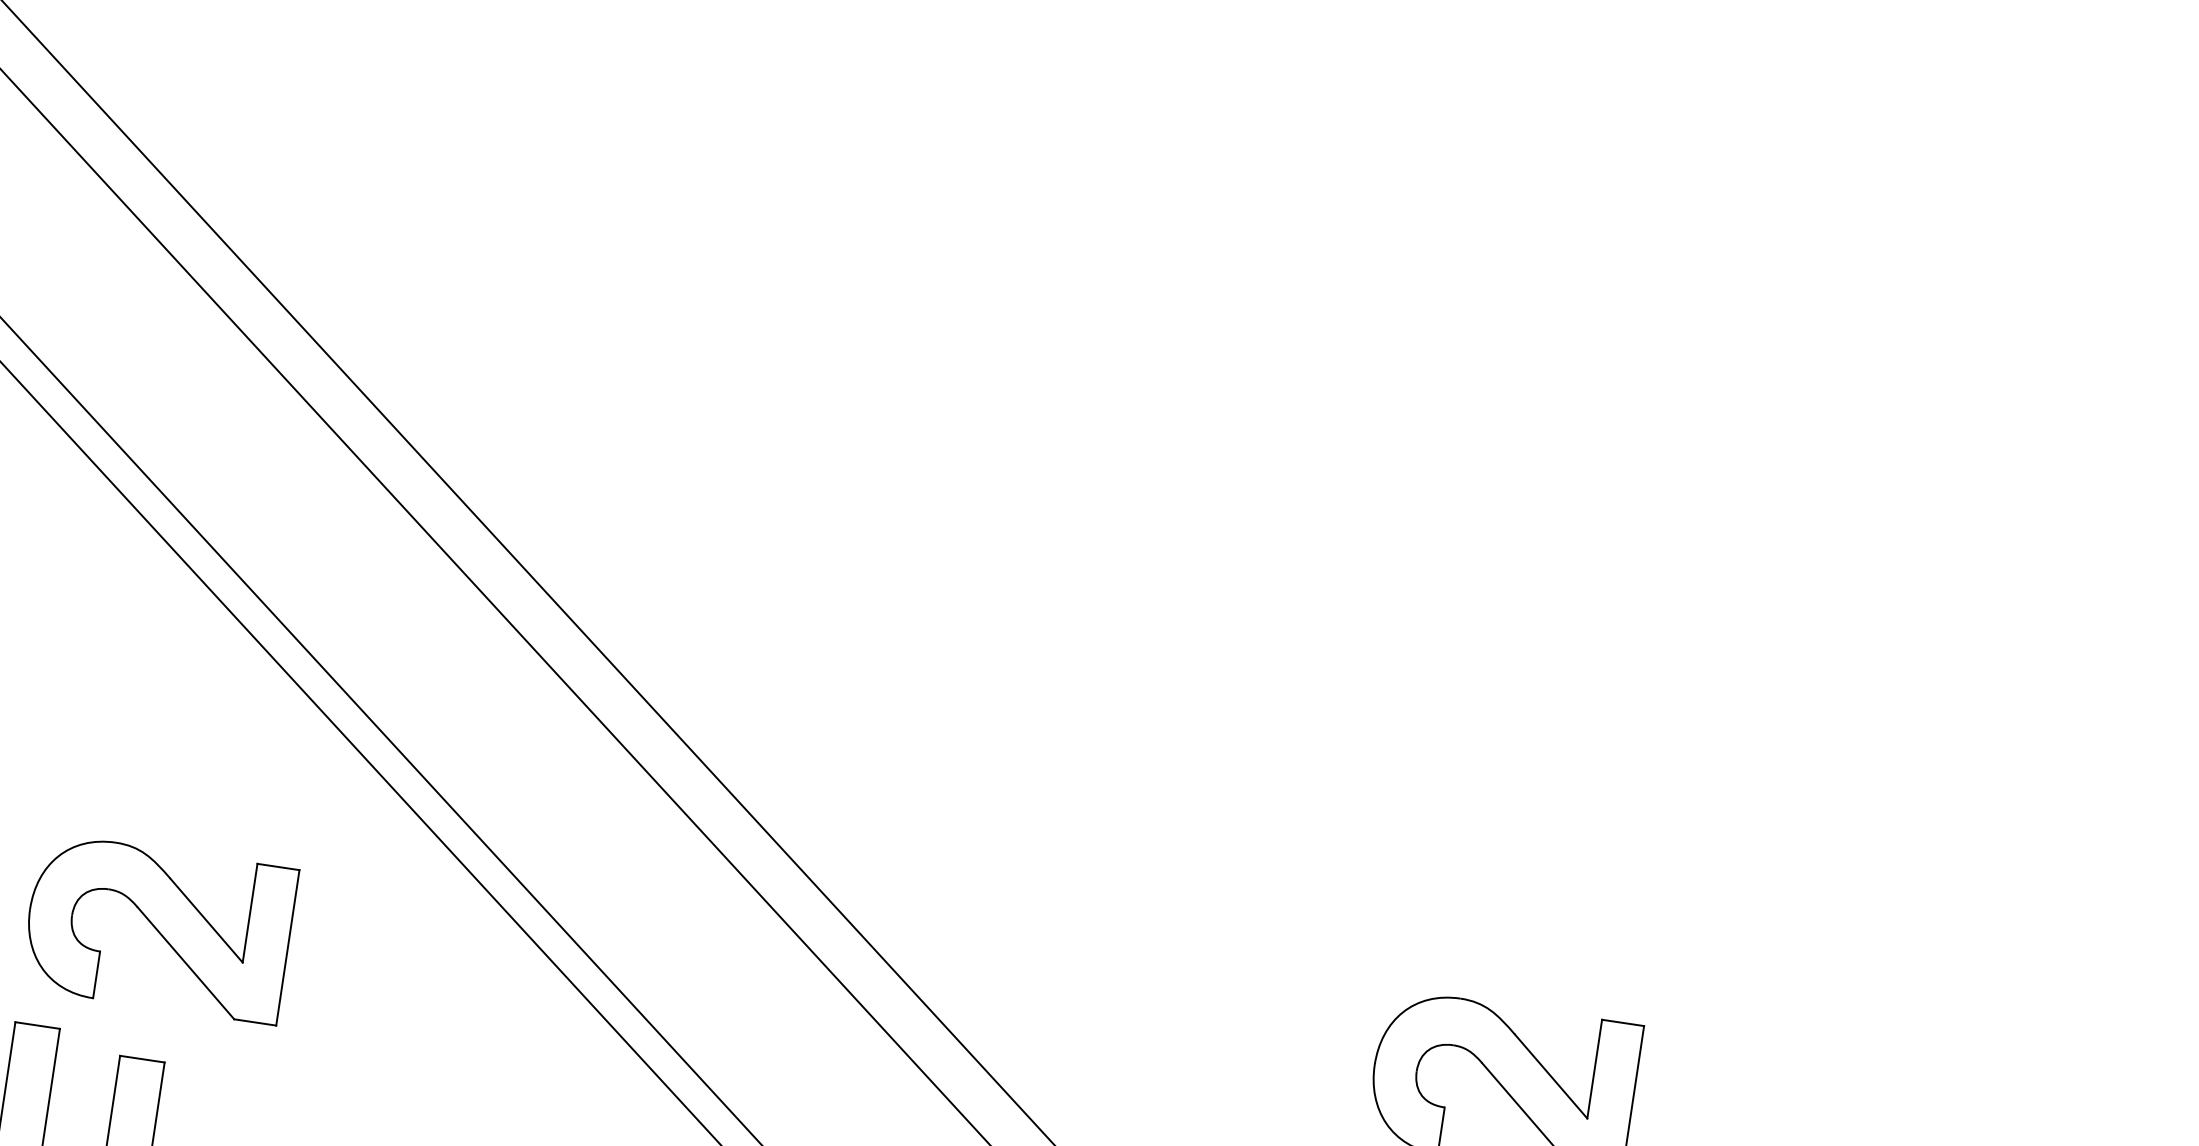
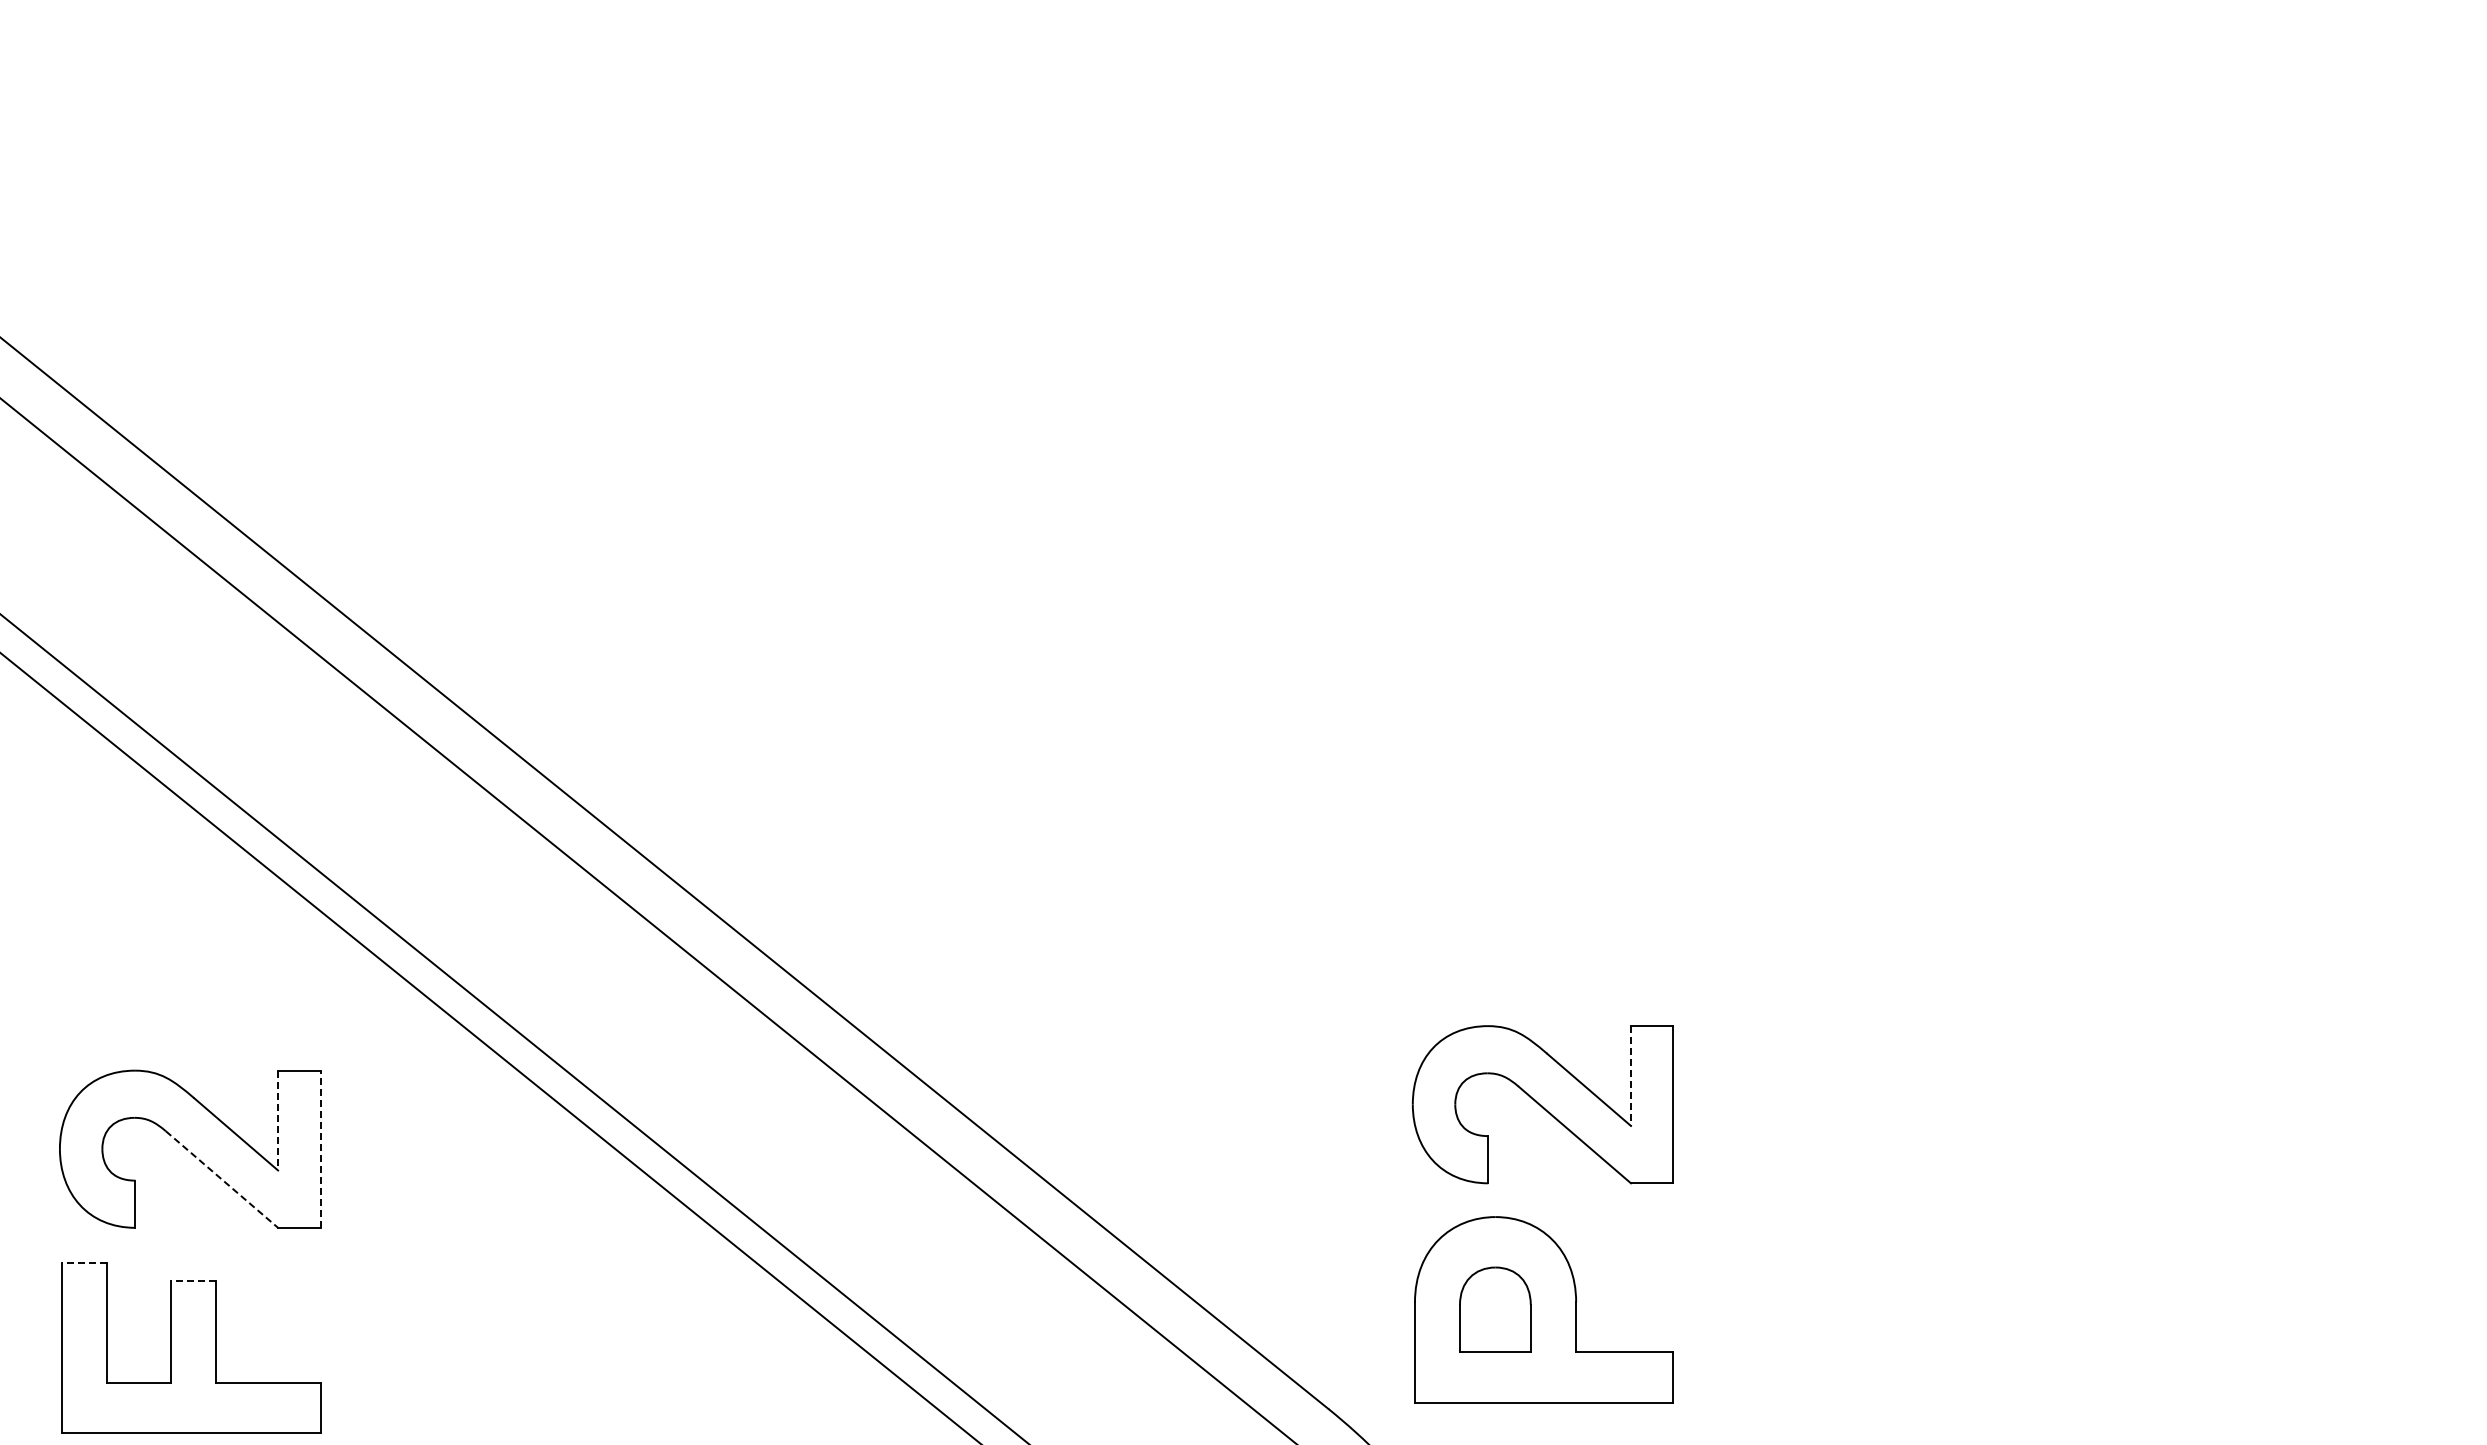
line: (250, 913) -> (278, 1120), solid -> dashed
line: (287, 948) -> (320, 1149), solid -> dashed
line: (186, 963) -> (222, 1179), solid -> dashed
line: (37, 1025) -> (84, 1263), solid -> dashed
line: (142, 1058) -> (193, 1280), solid -> dashed
line: (1594, 1069) -> (1630, 1076), solid -> dashed

